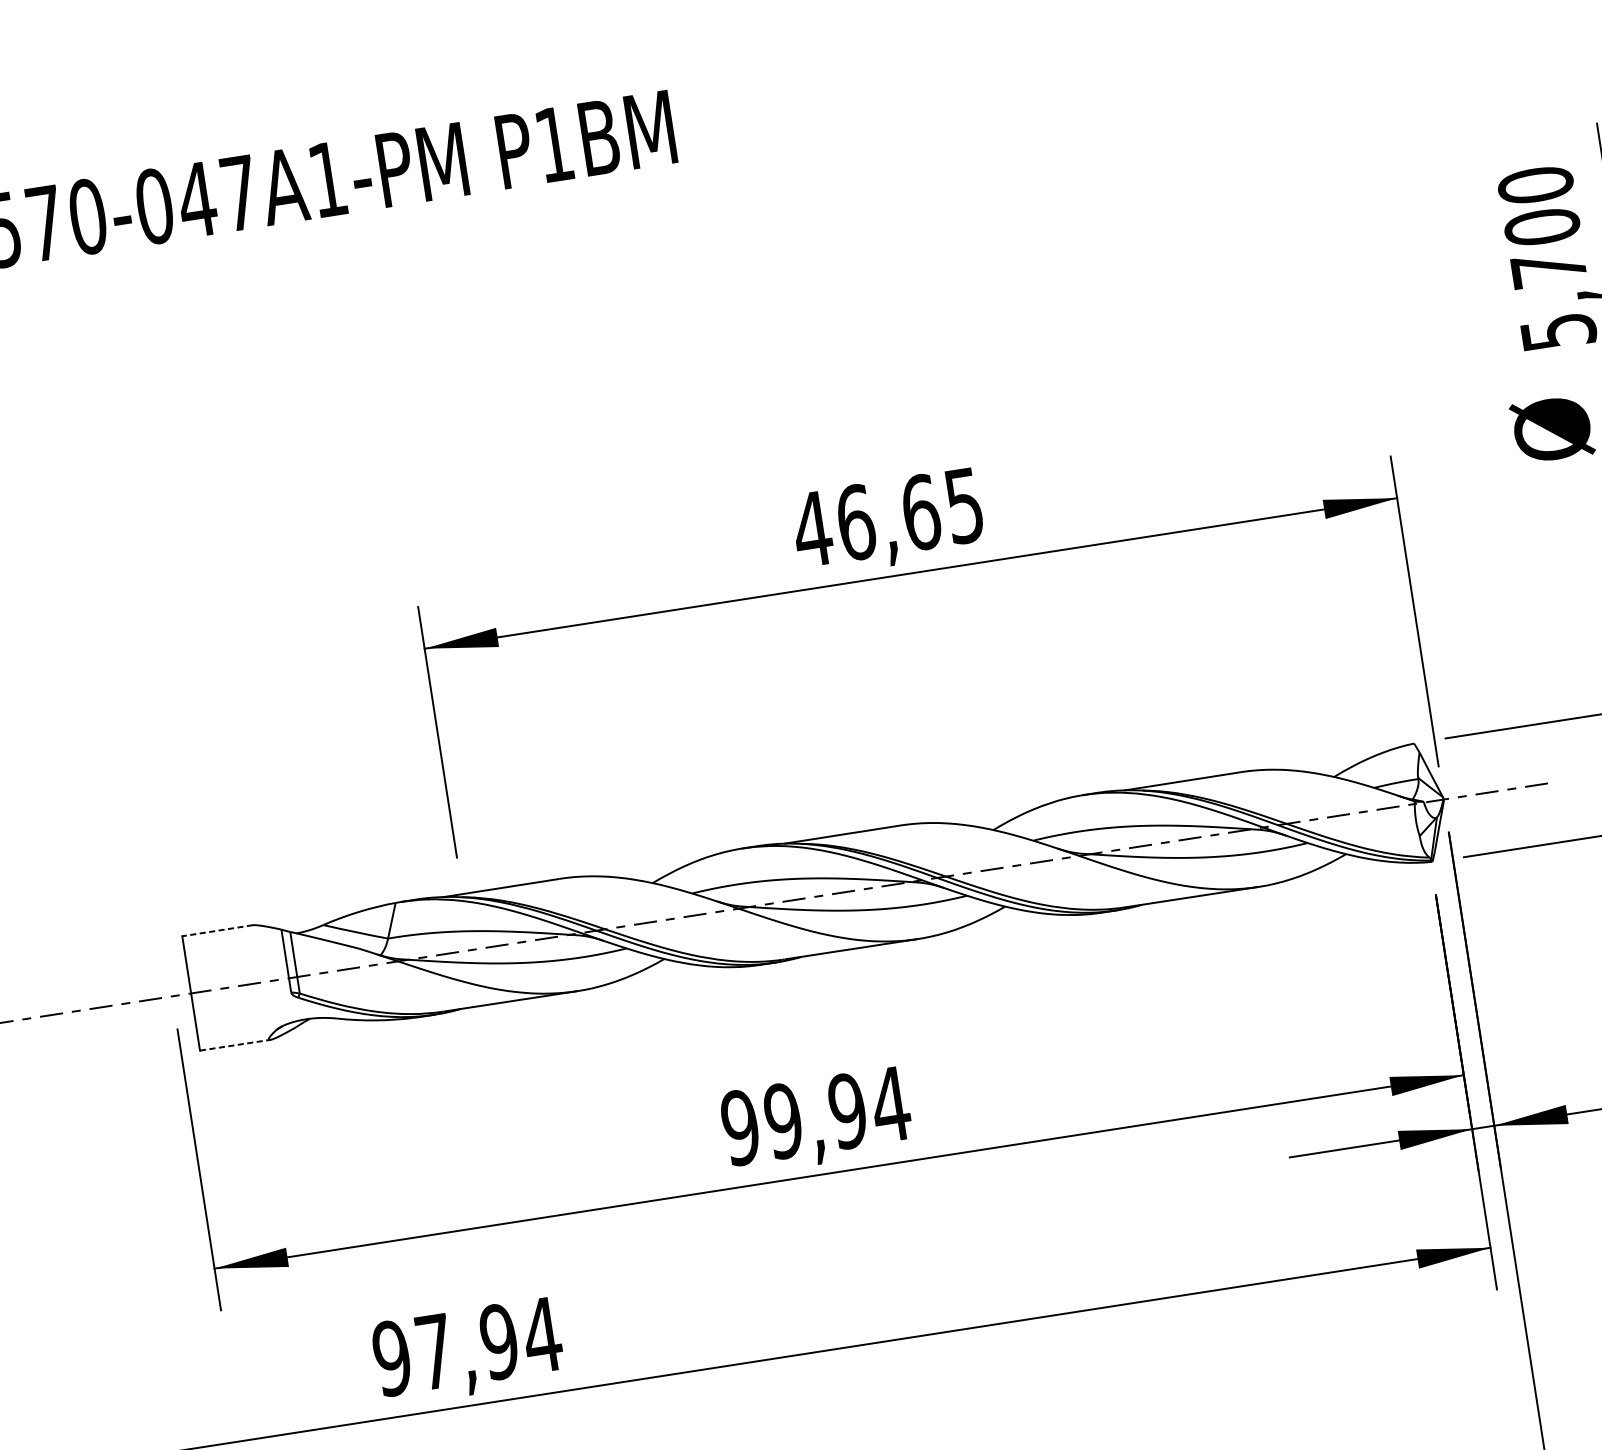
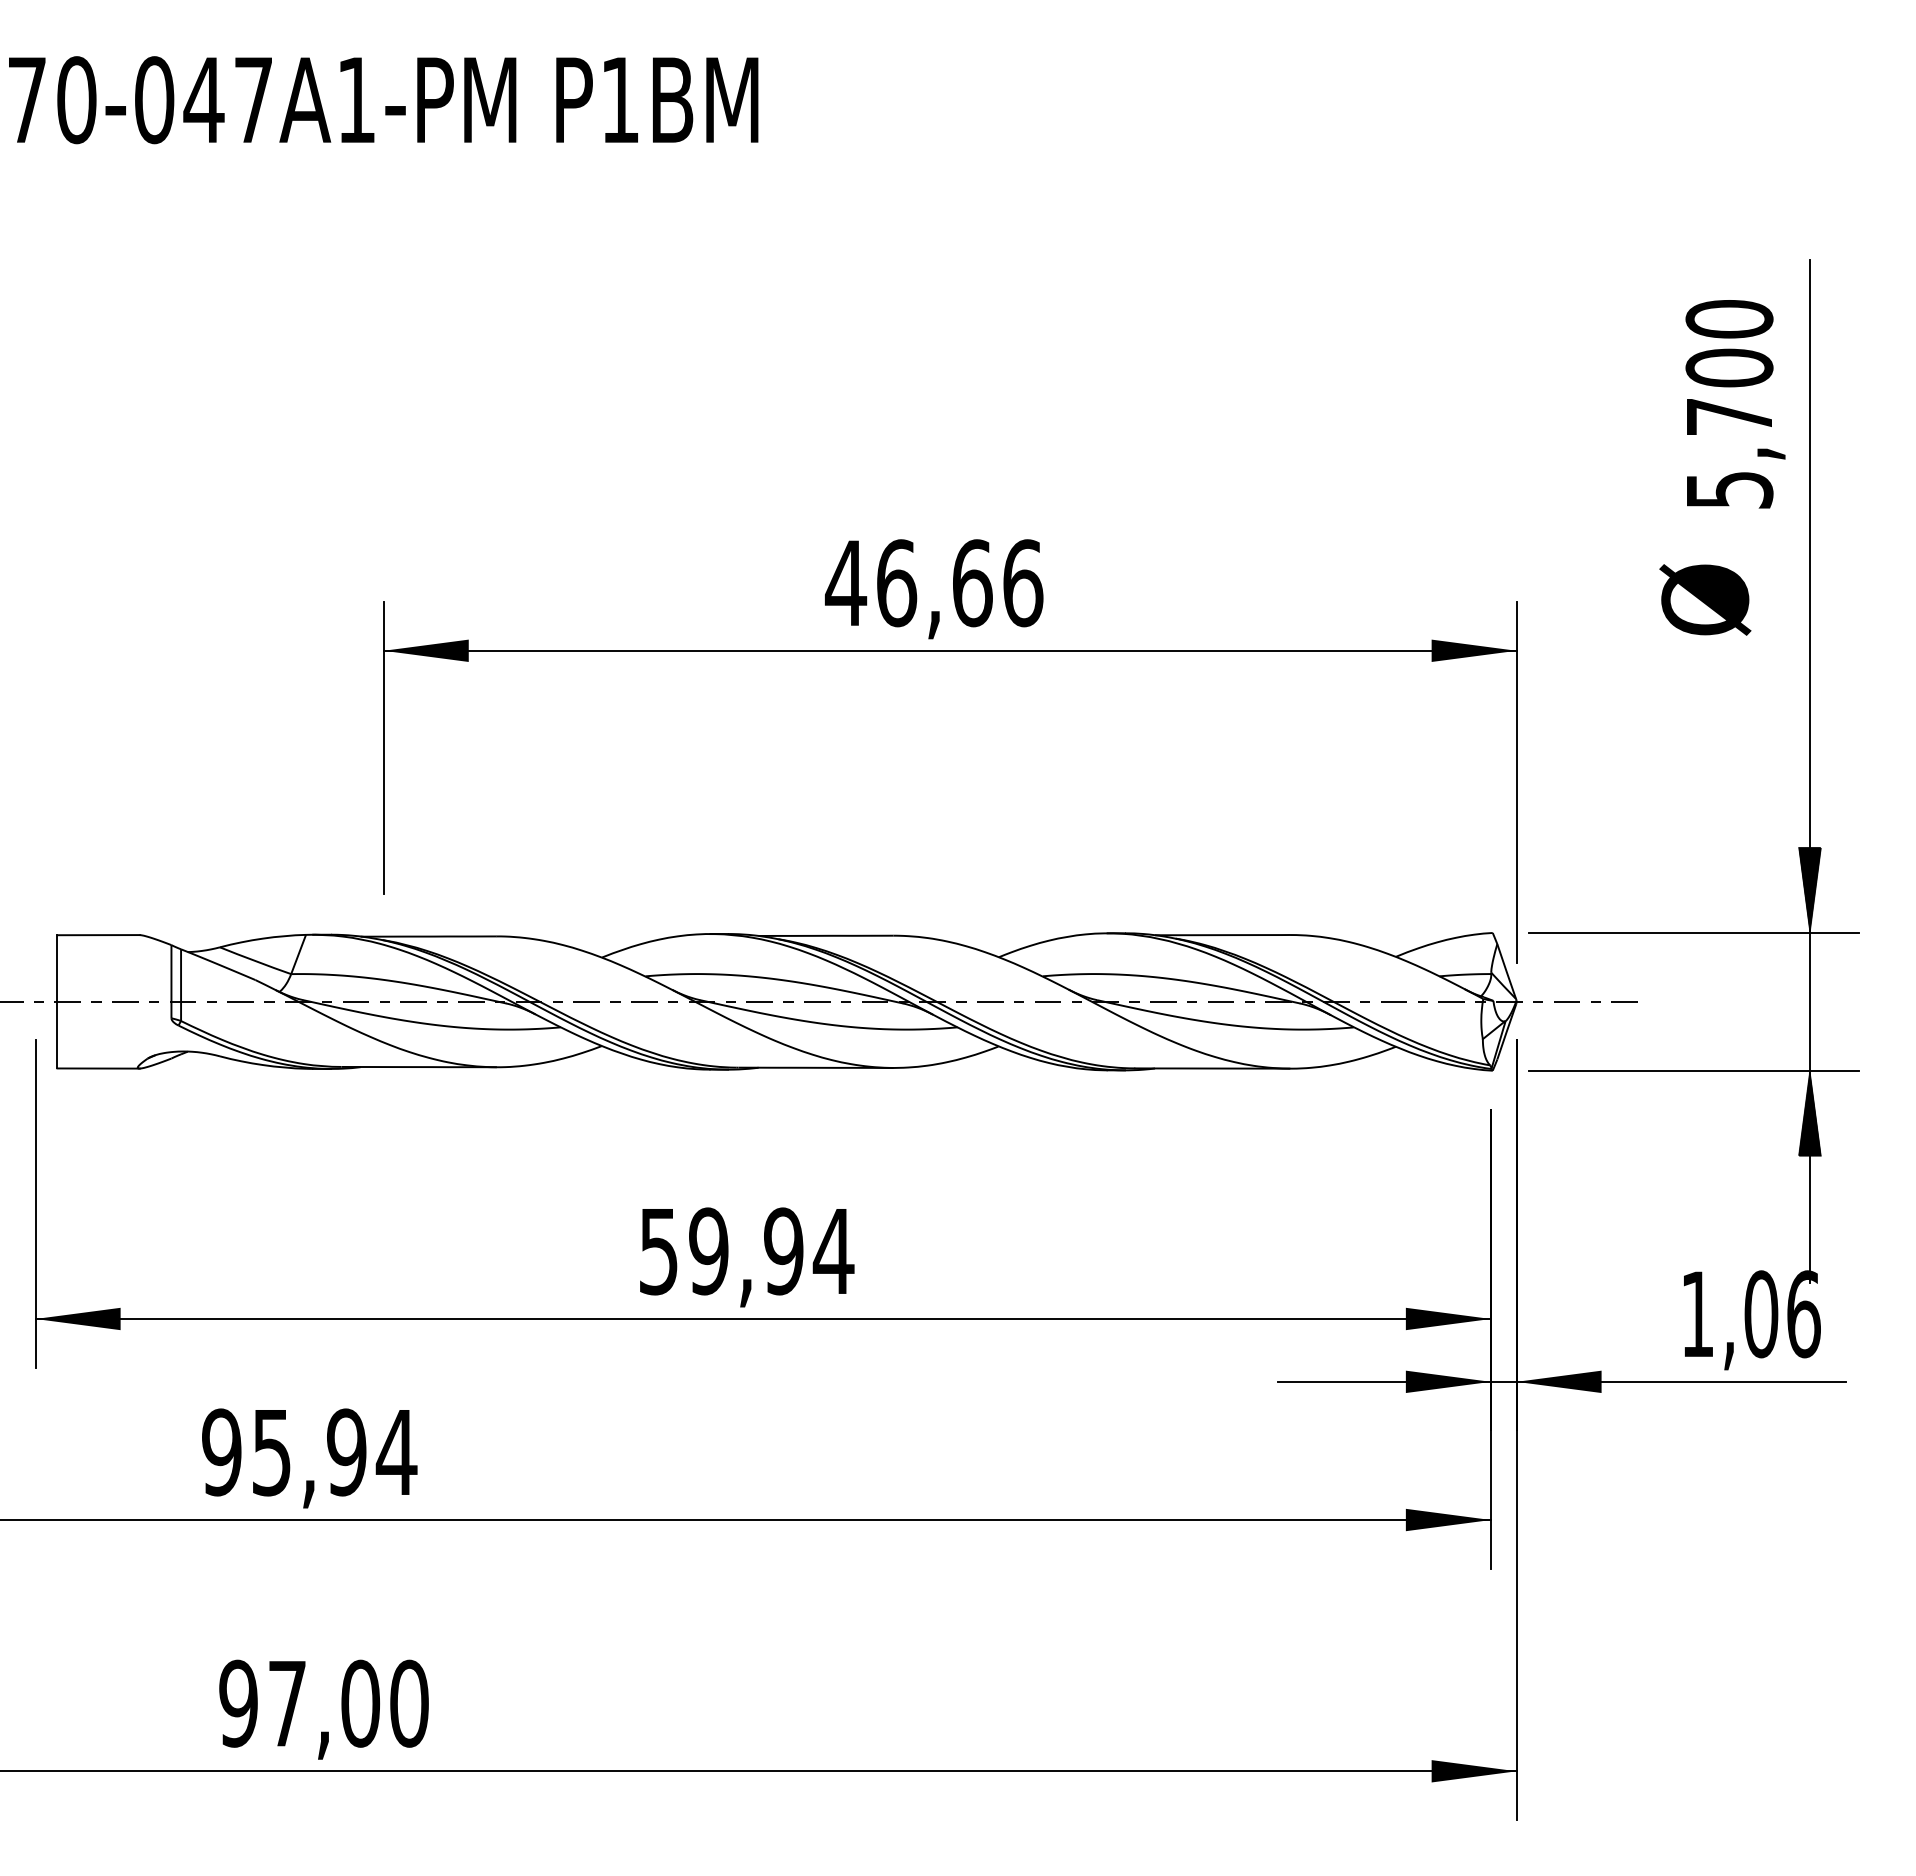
text: (964, 505) -> (1023, 583), 46,65 -> 46,66
line: (217, 931) -> (98, 935), dashed -> solid
line: (236, 1045) -> (99, 1068), dashed -> solid
text: (740, 1127) -> (658, 1251), 99,94 -> 59,94
text: (434, 1352) -> (271, 1453), 97,94 -> 95,94

